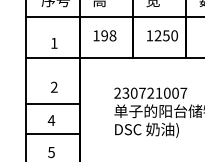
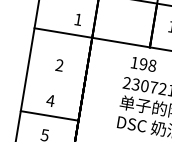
text: (104, 35) -> (143, 63), moved
text: (54, 43) -> (78, 19), moved
line: (52, 103) -> (54, 82), removed

